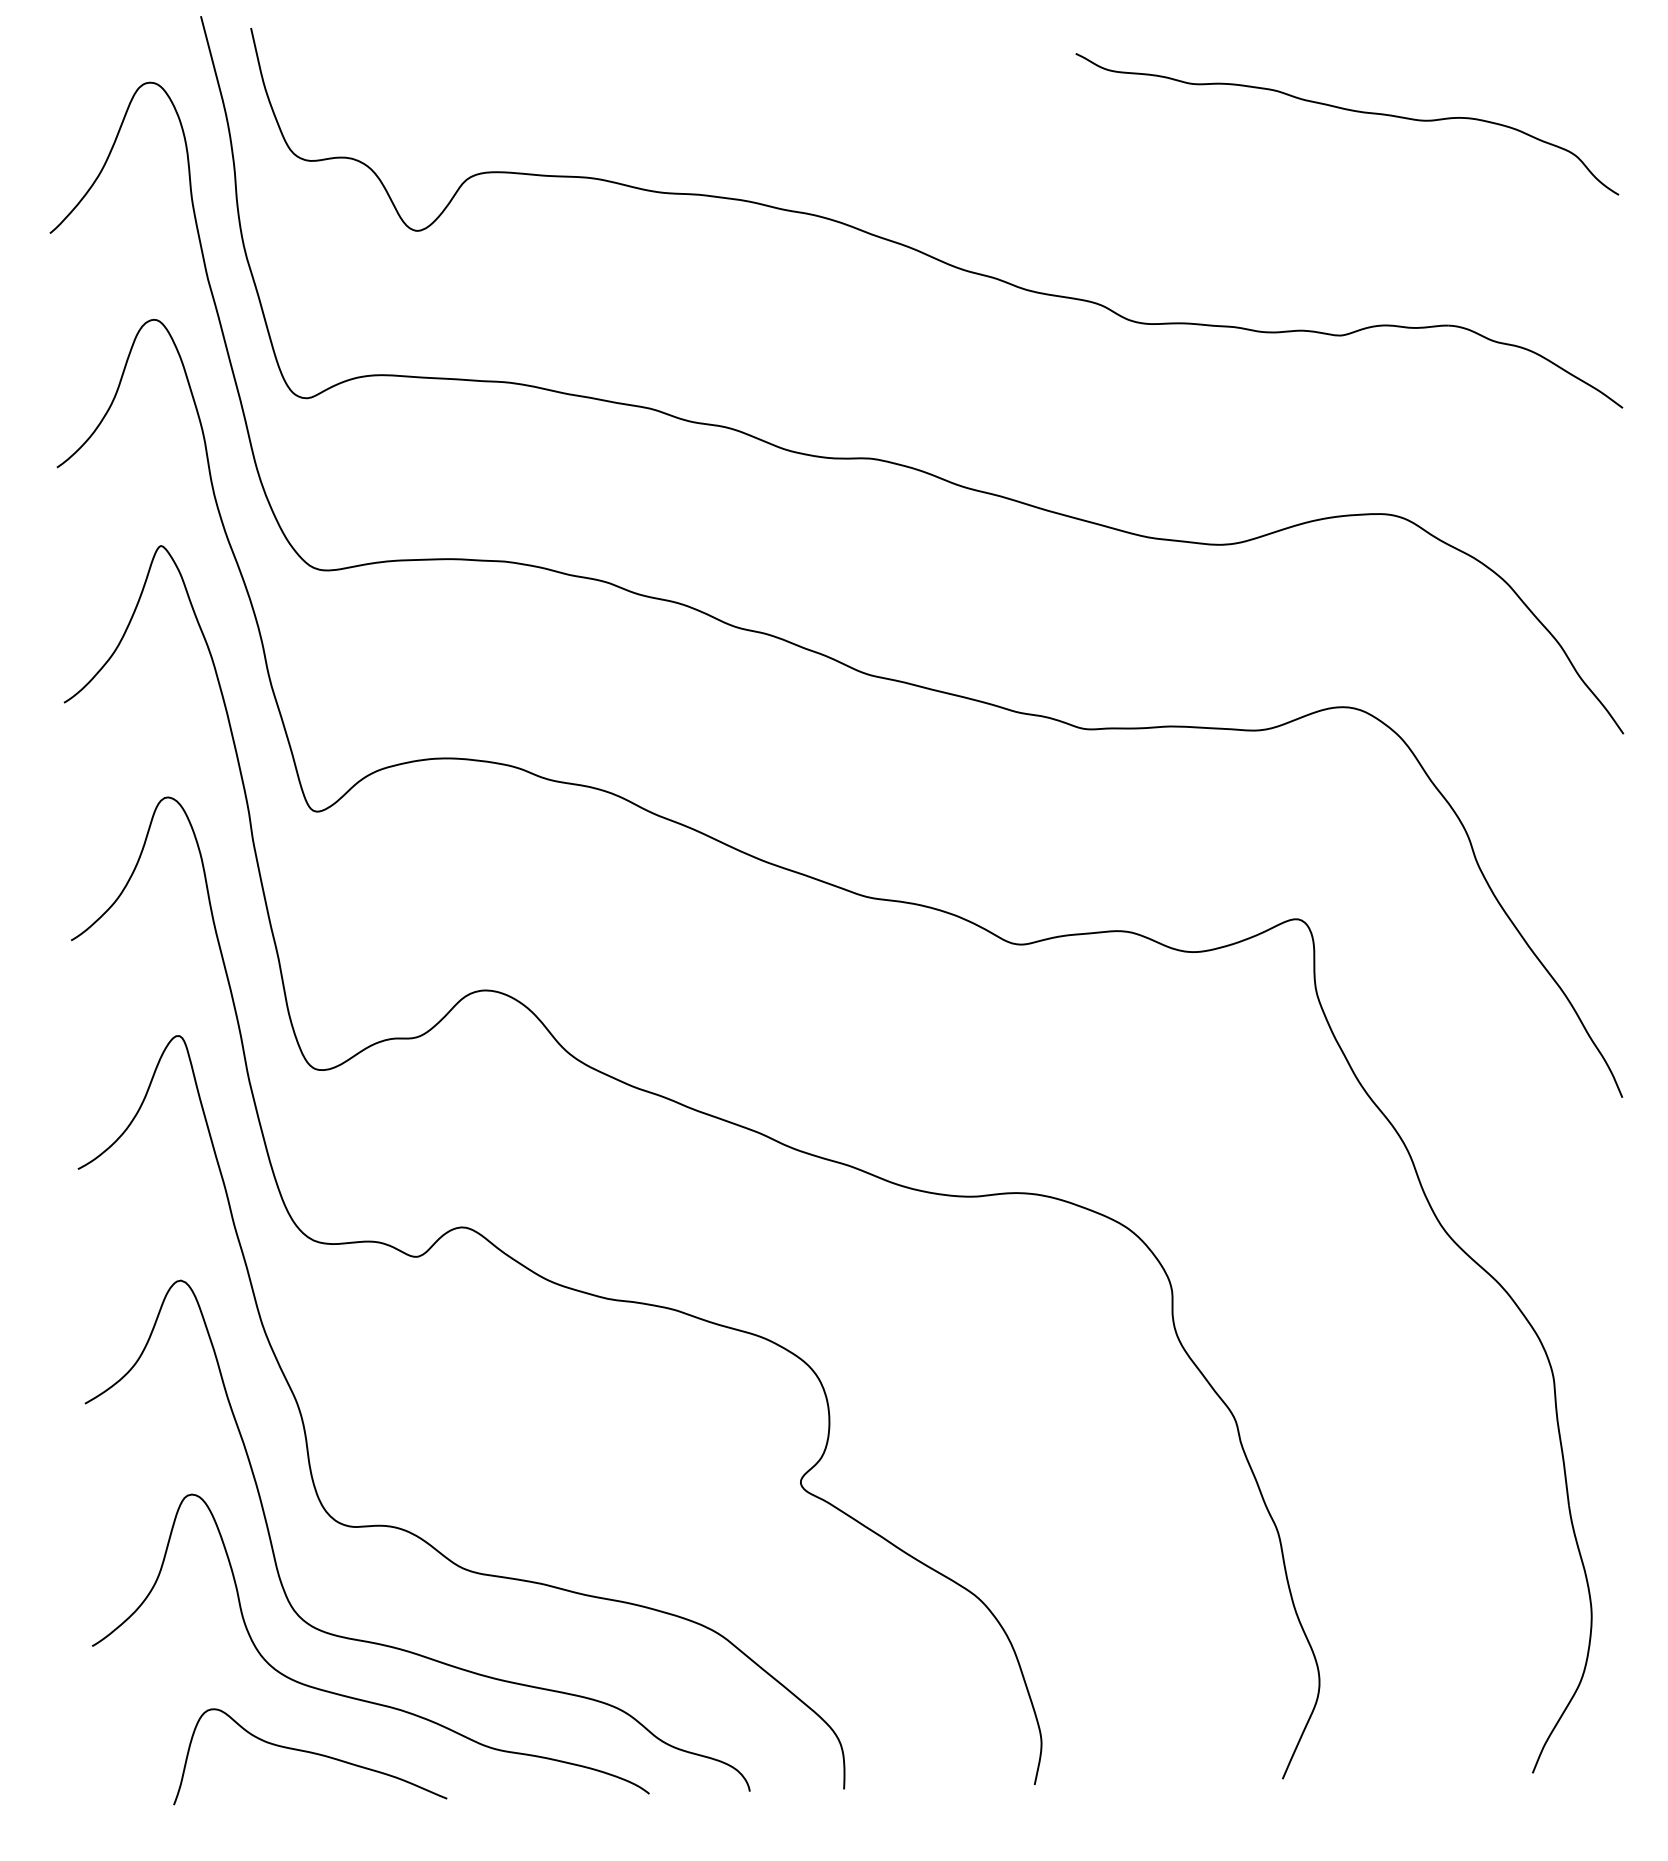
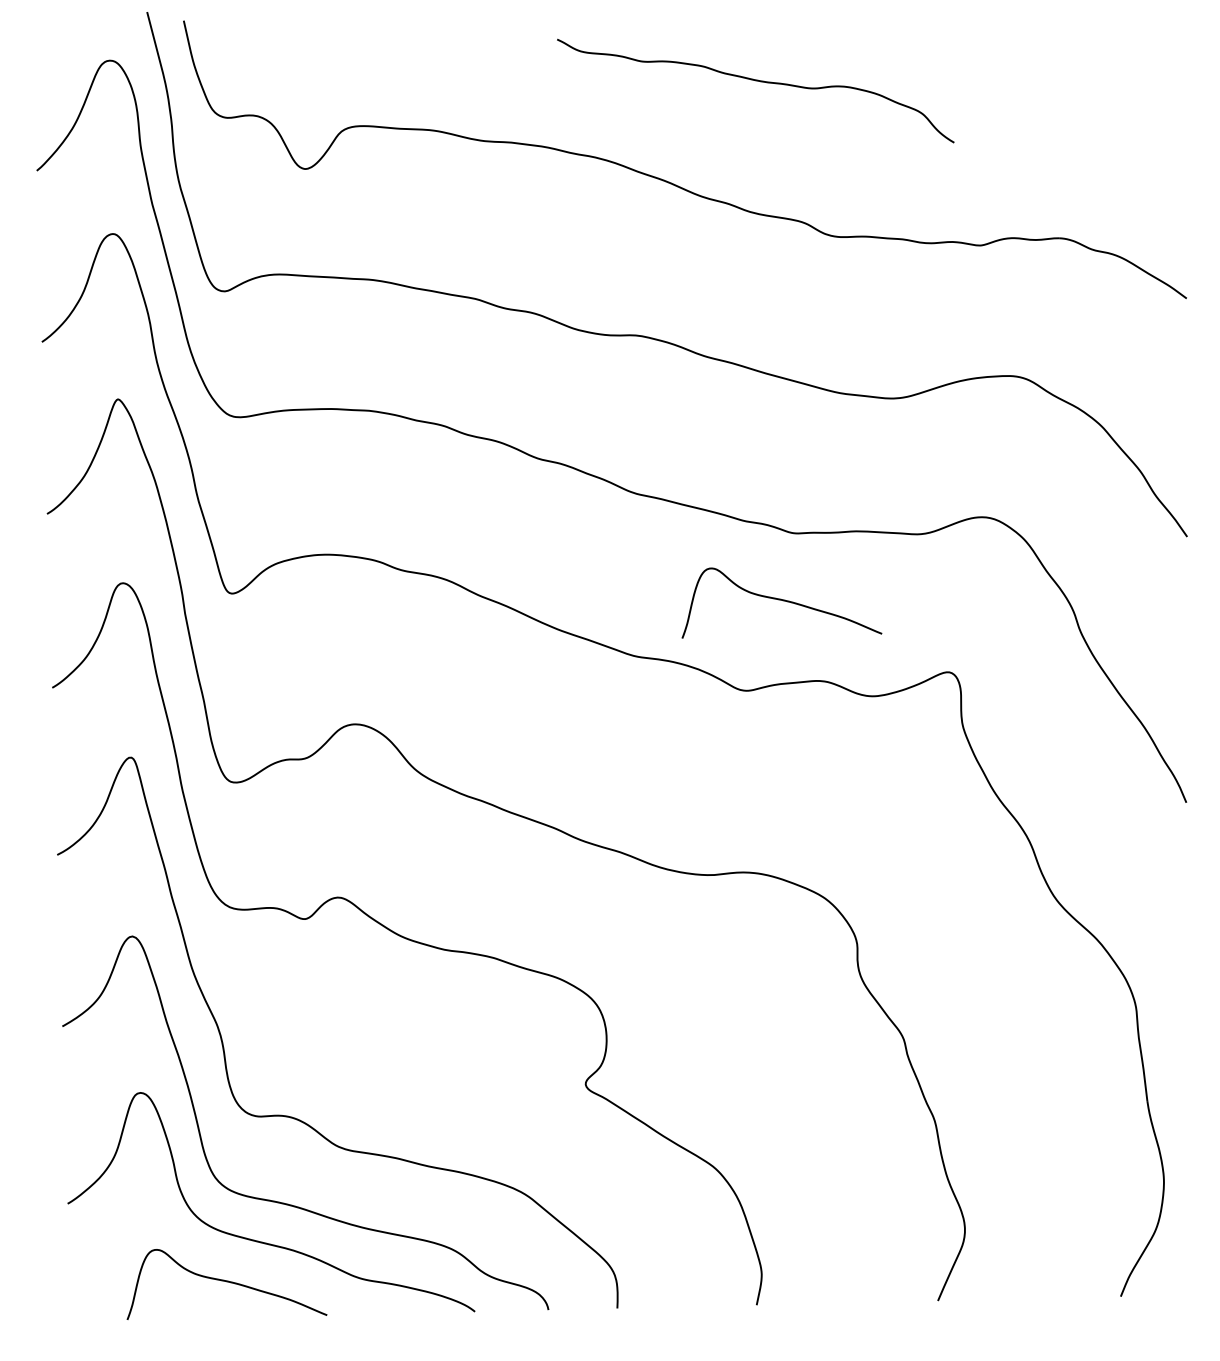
curve: (1350, 111) -> (758, 81), moved
curve: (1069, 821) -> (782, 600), added

